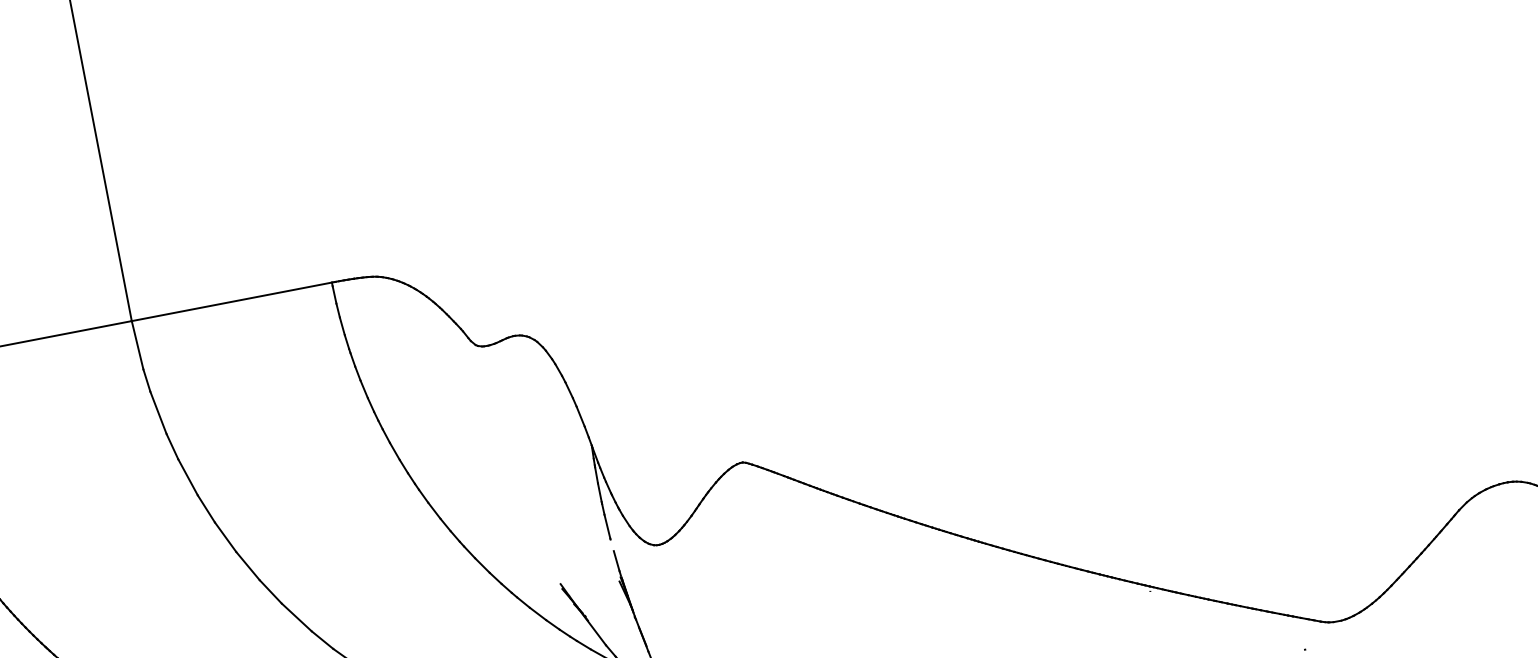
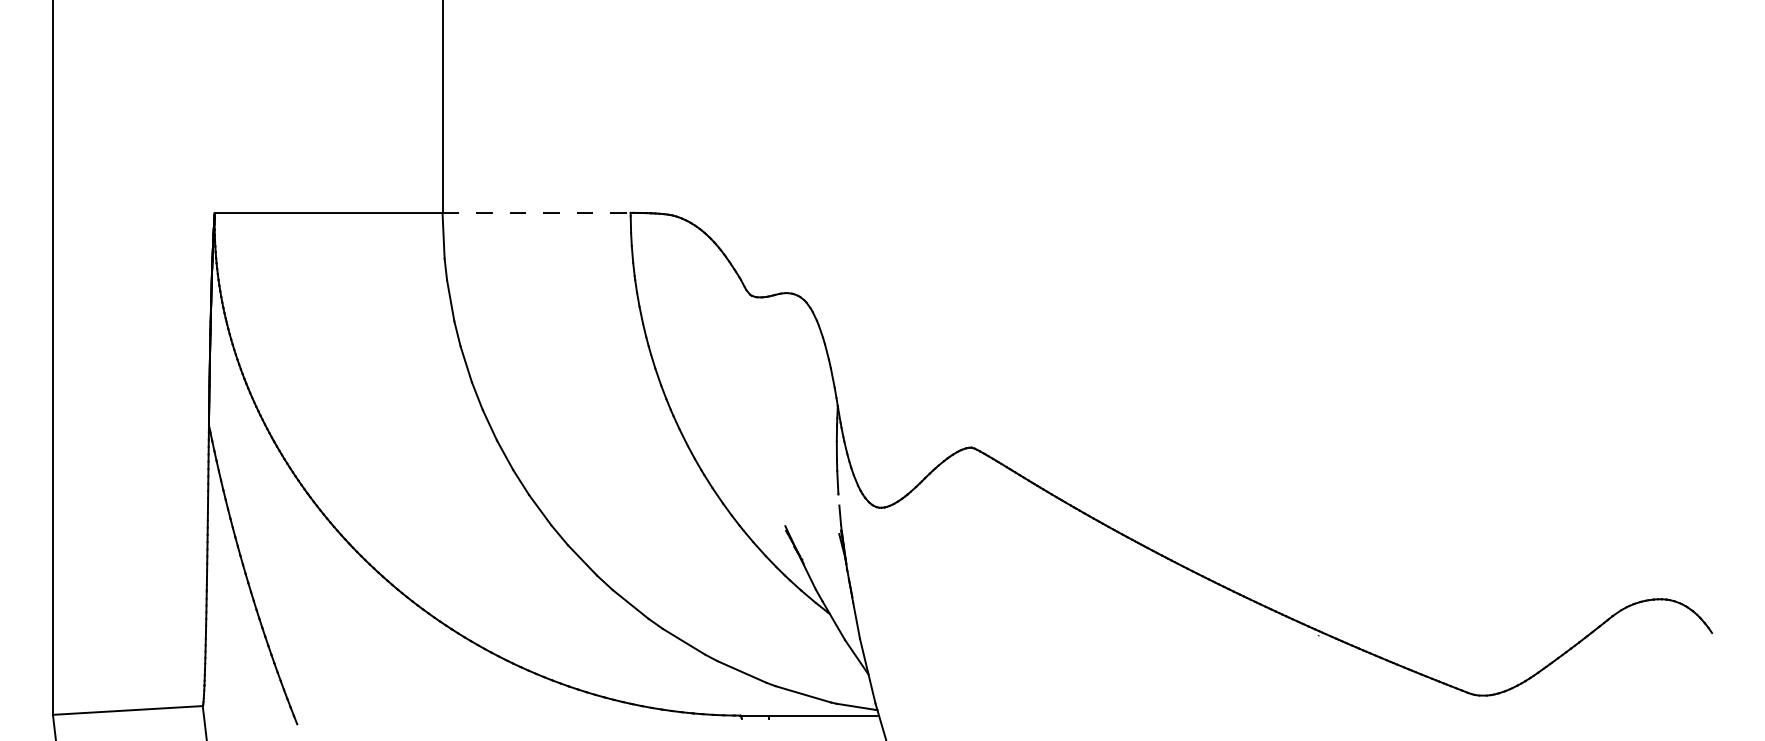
line: (232, 301) -> (537, 212), solid -> dashed

